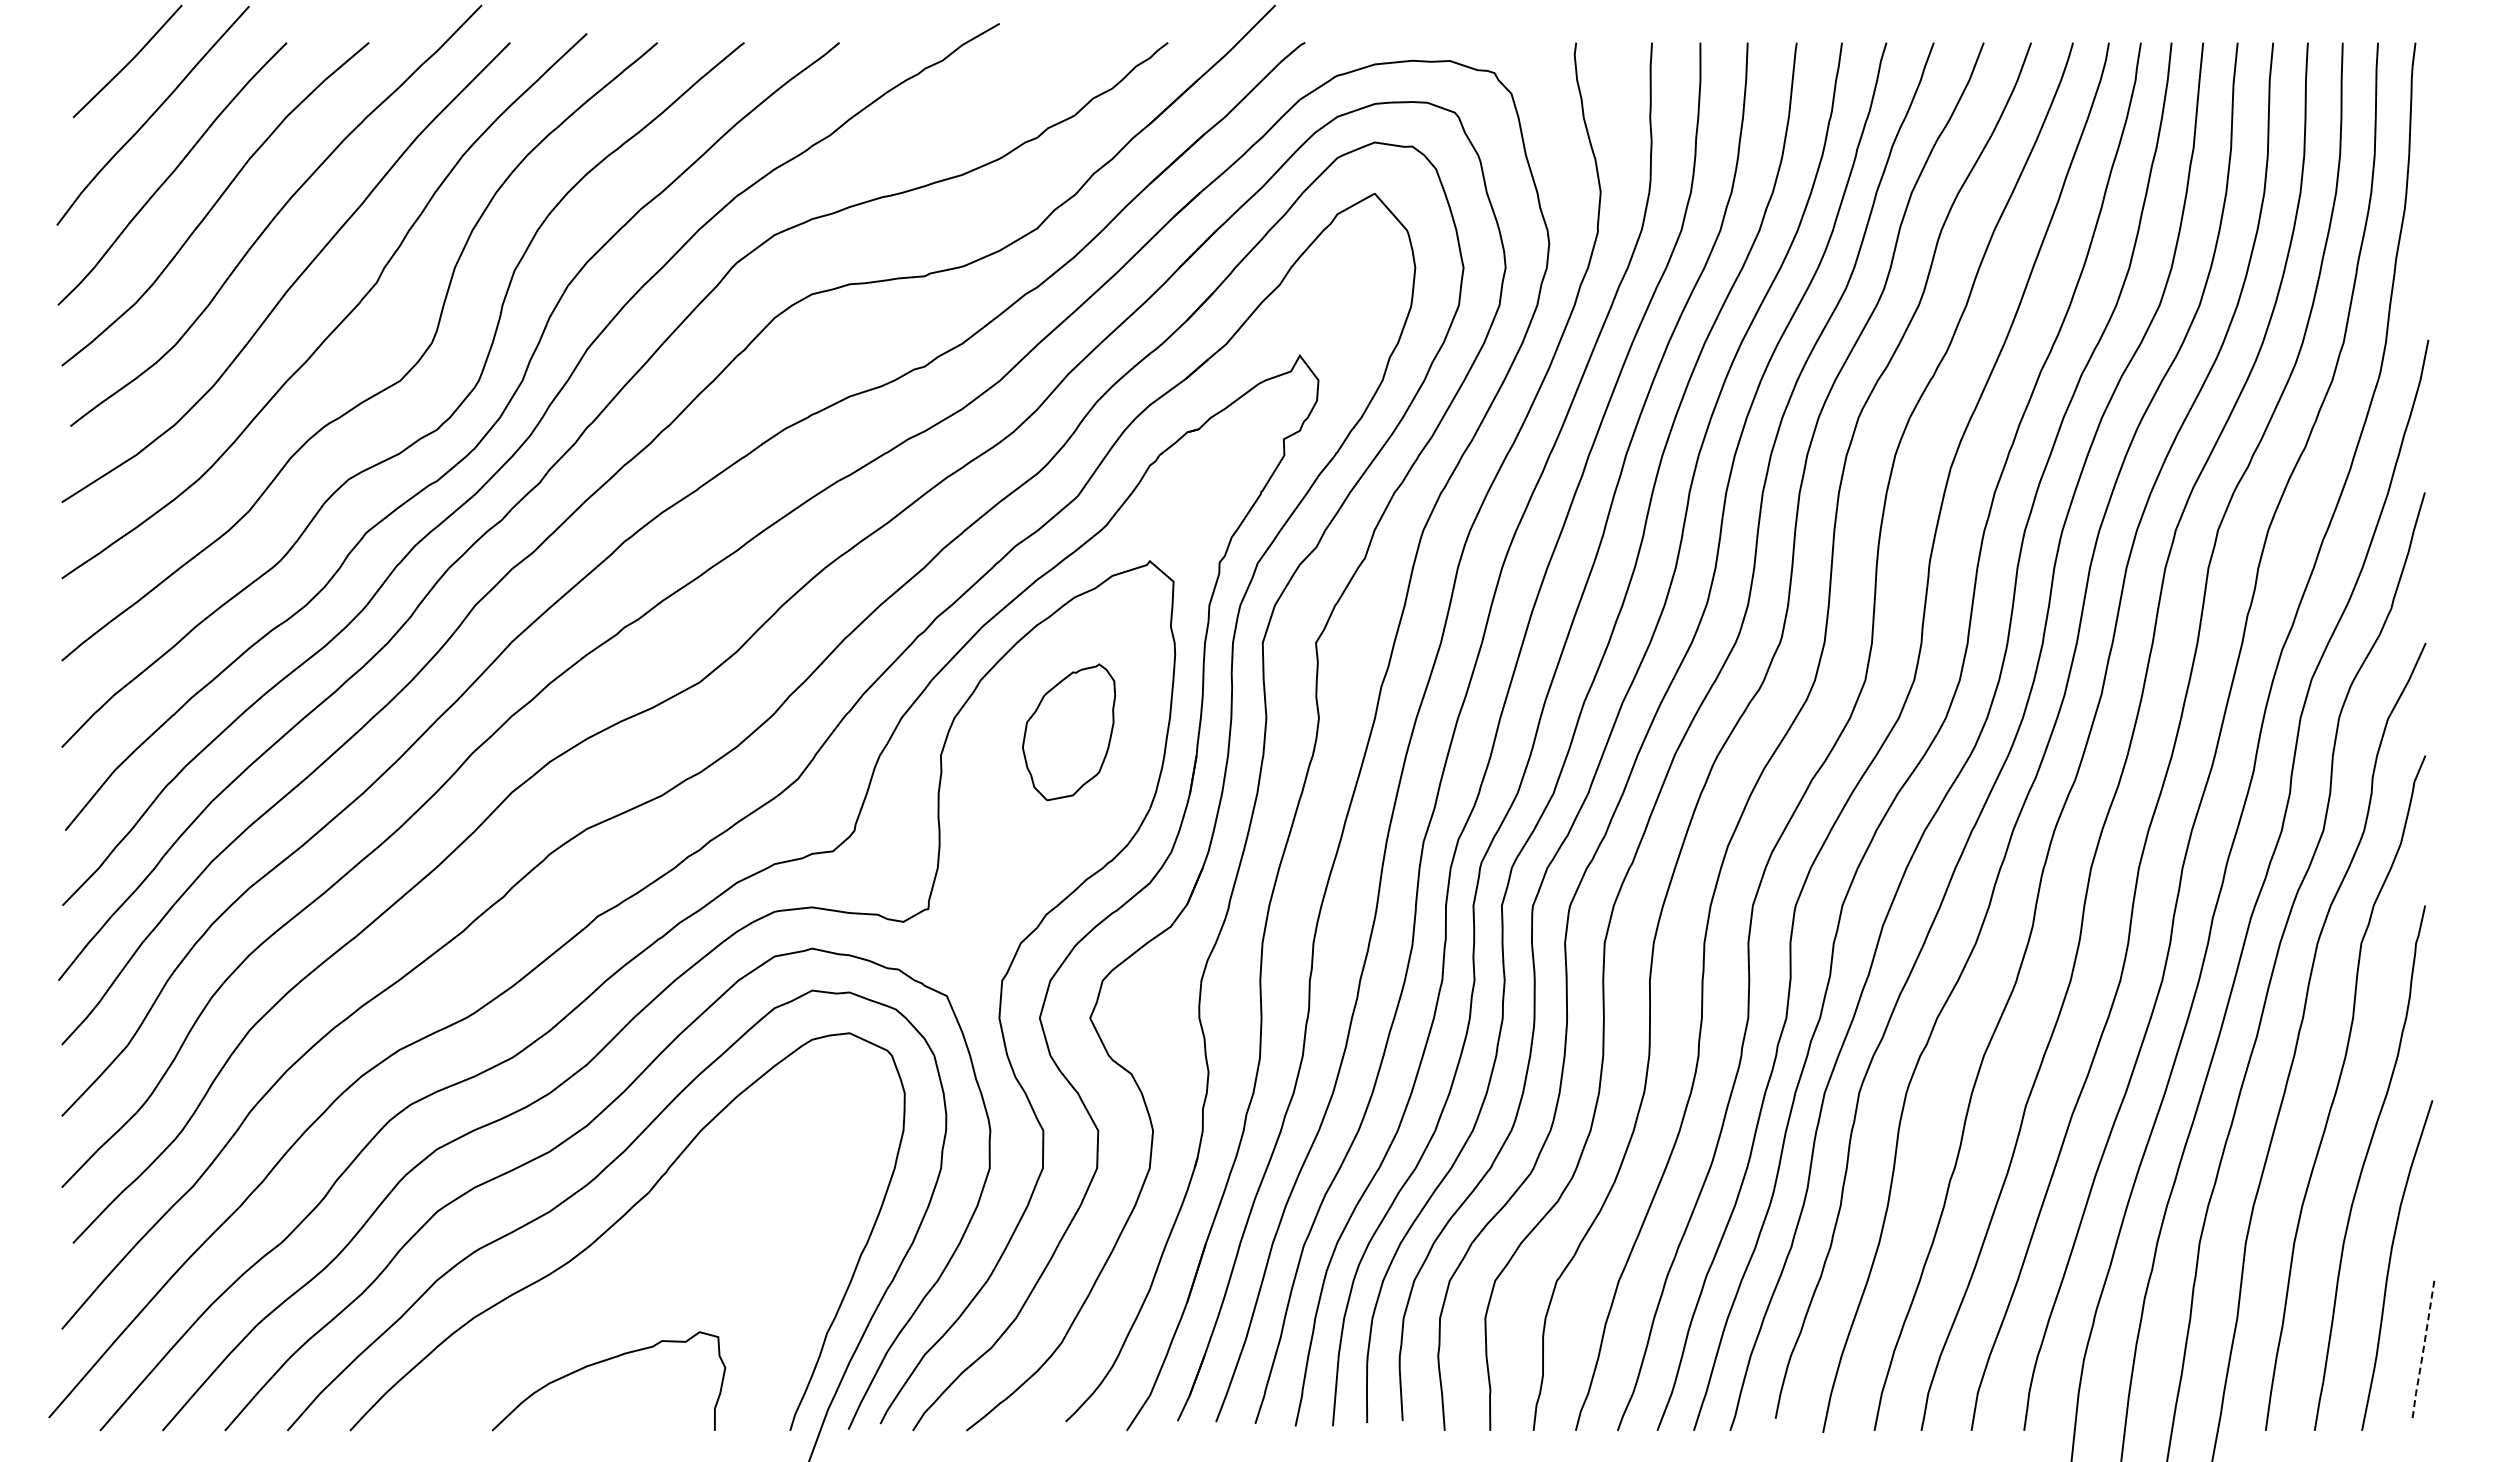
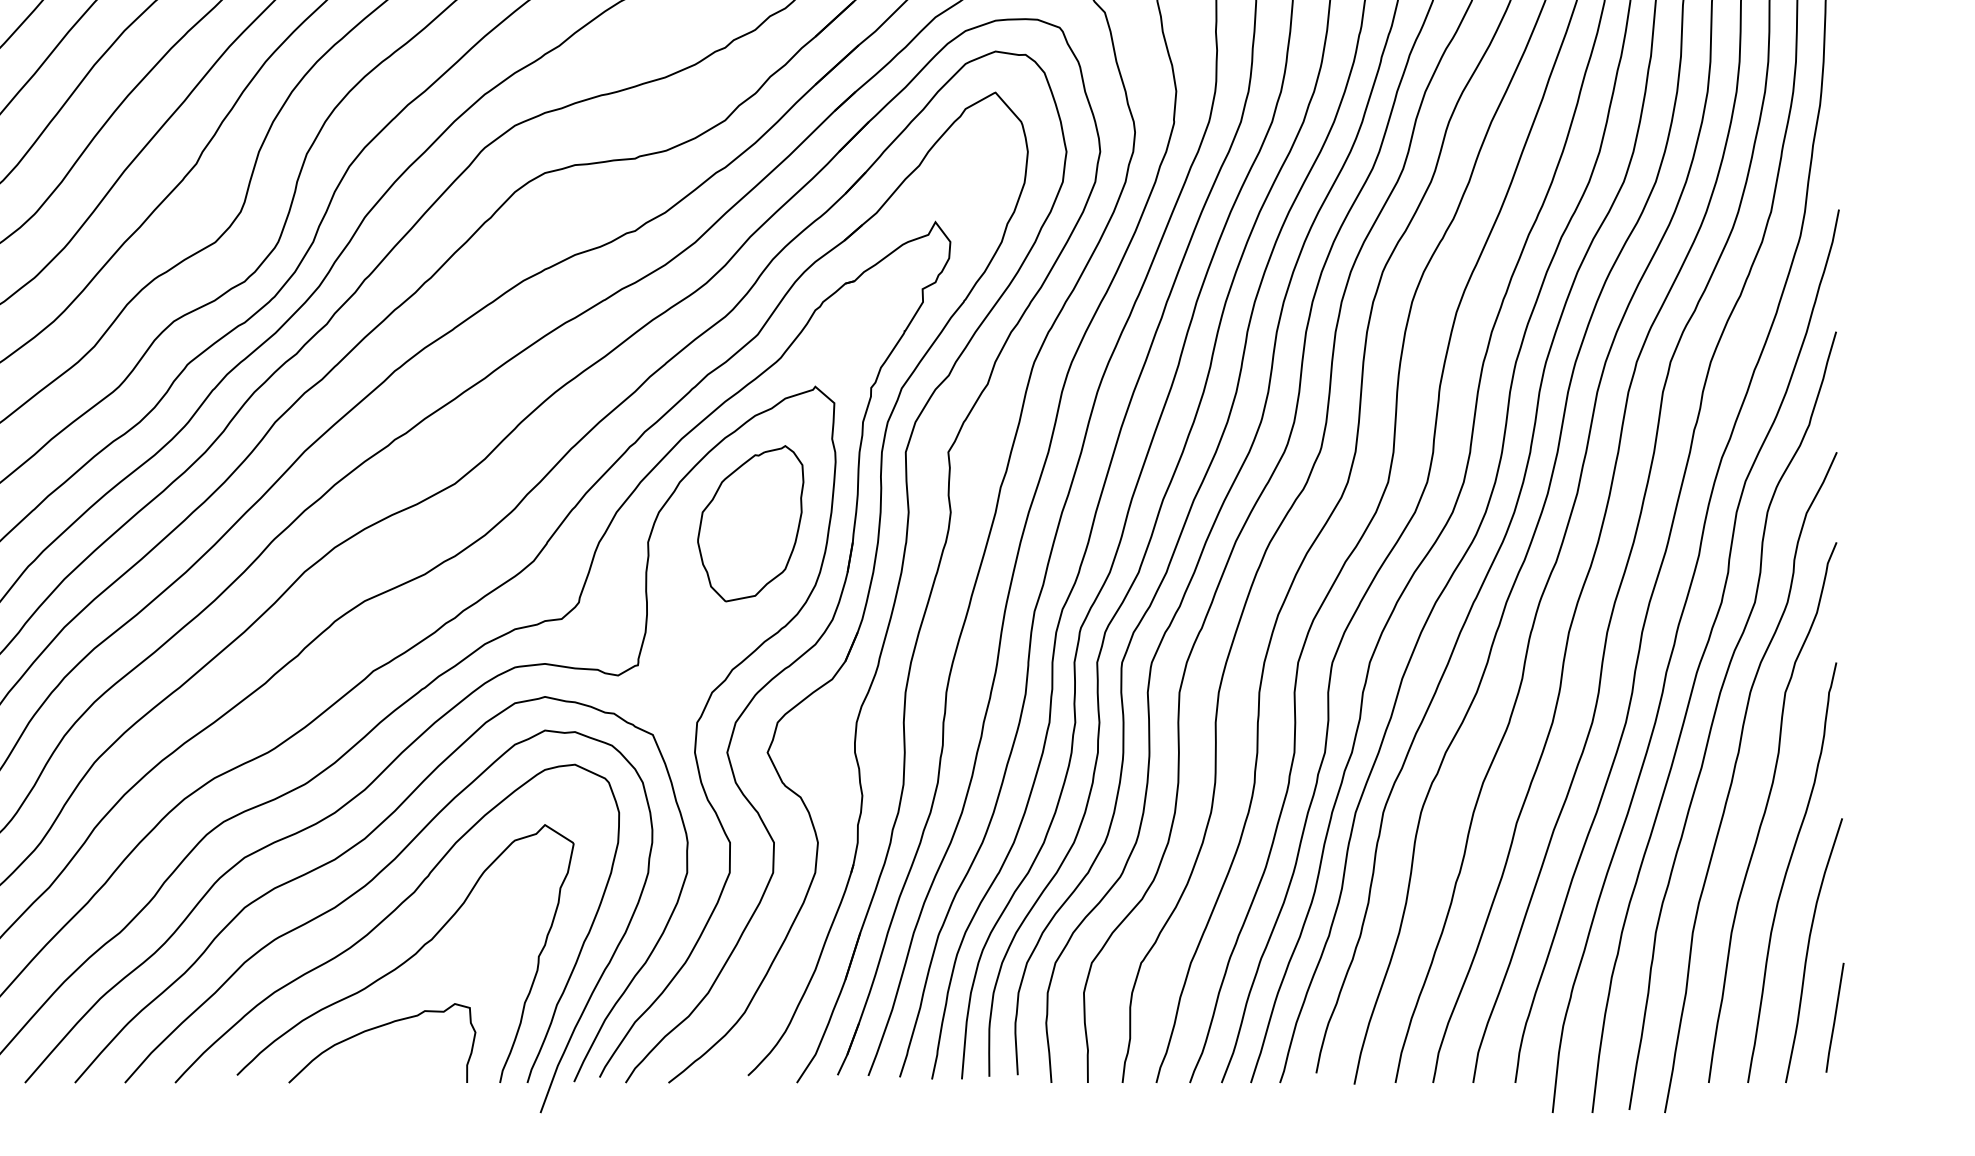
part: (1068, 732) -> (750, 523), size x1.43
curve: (643, 1273) -> (409, 957), added
line: (2423, 1350) -> (1835, 1018), dashed -> solid

